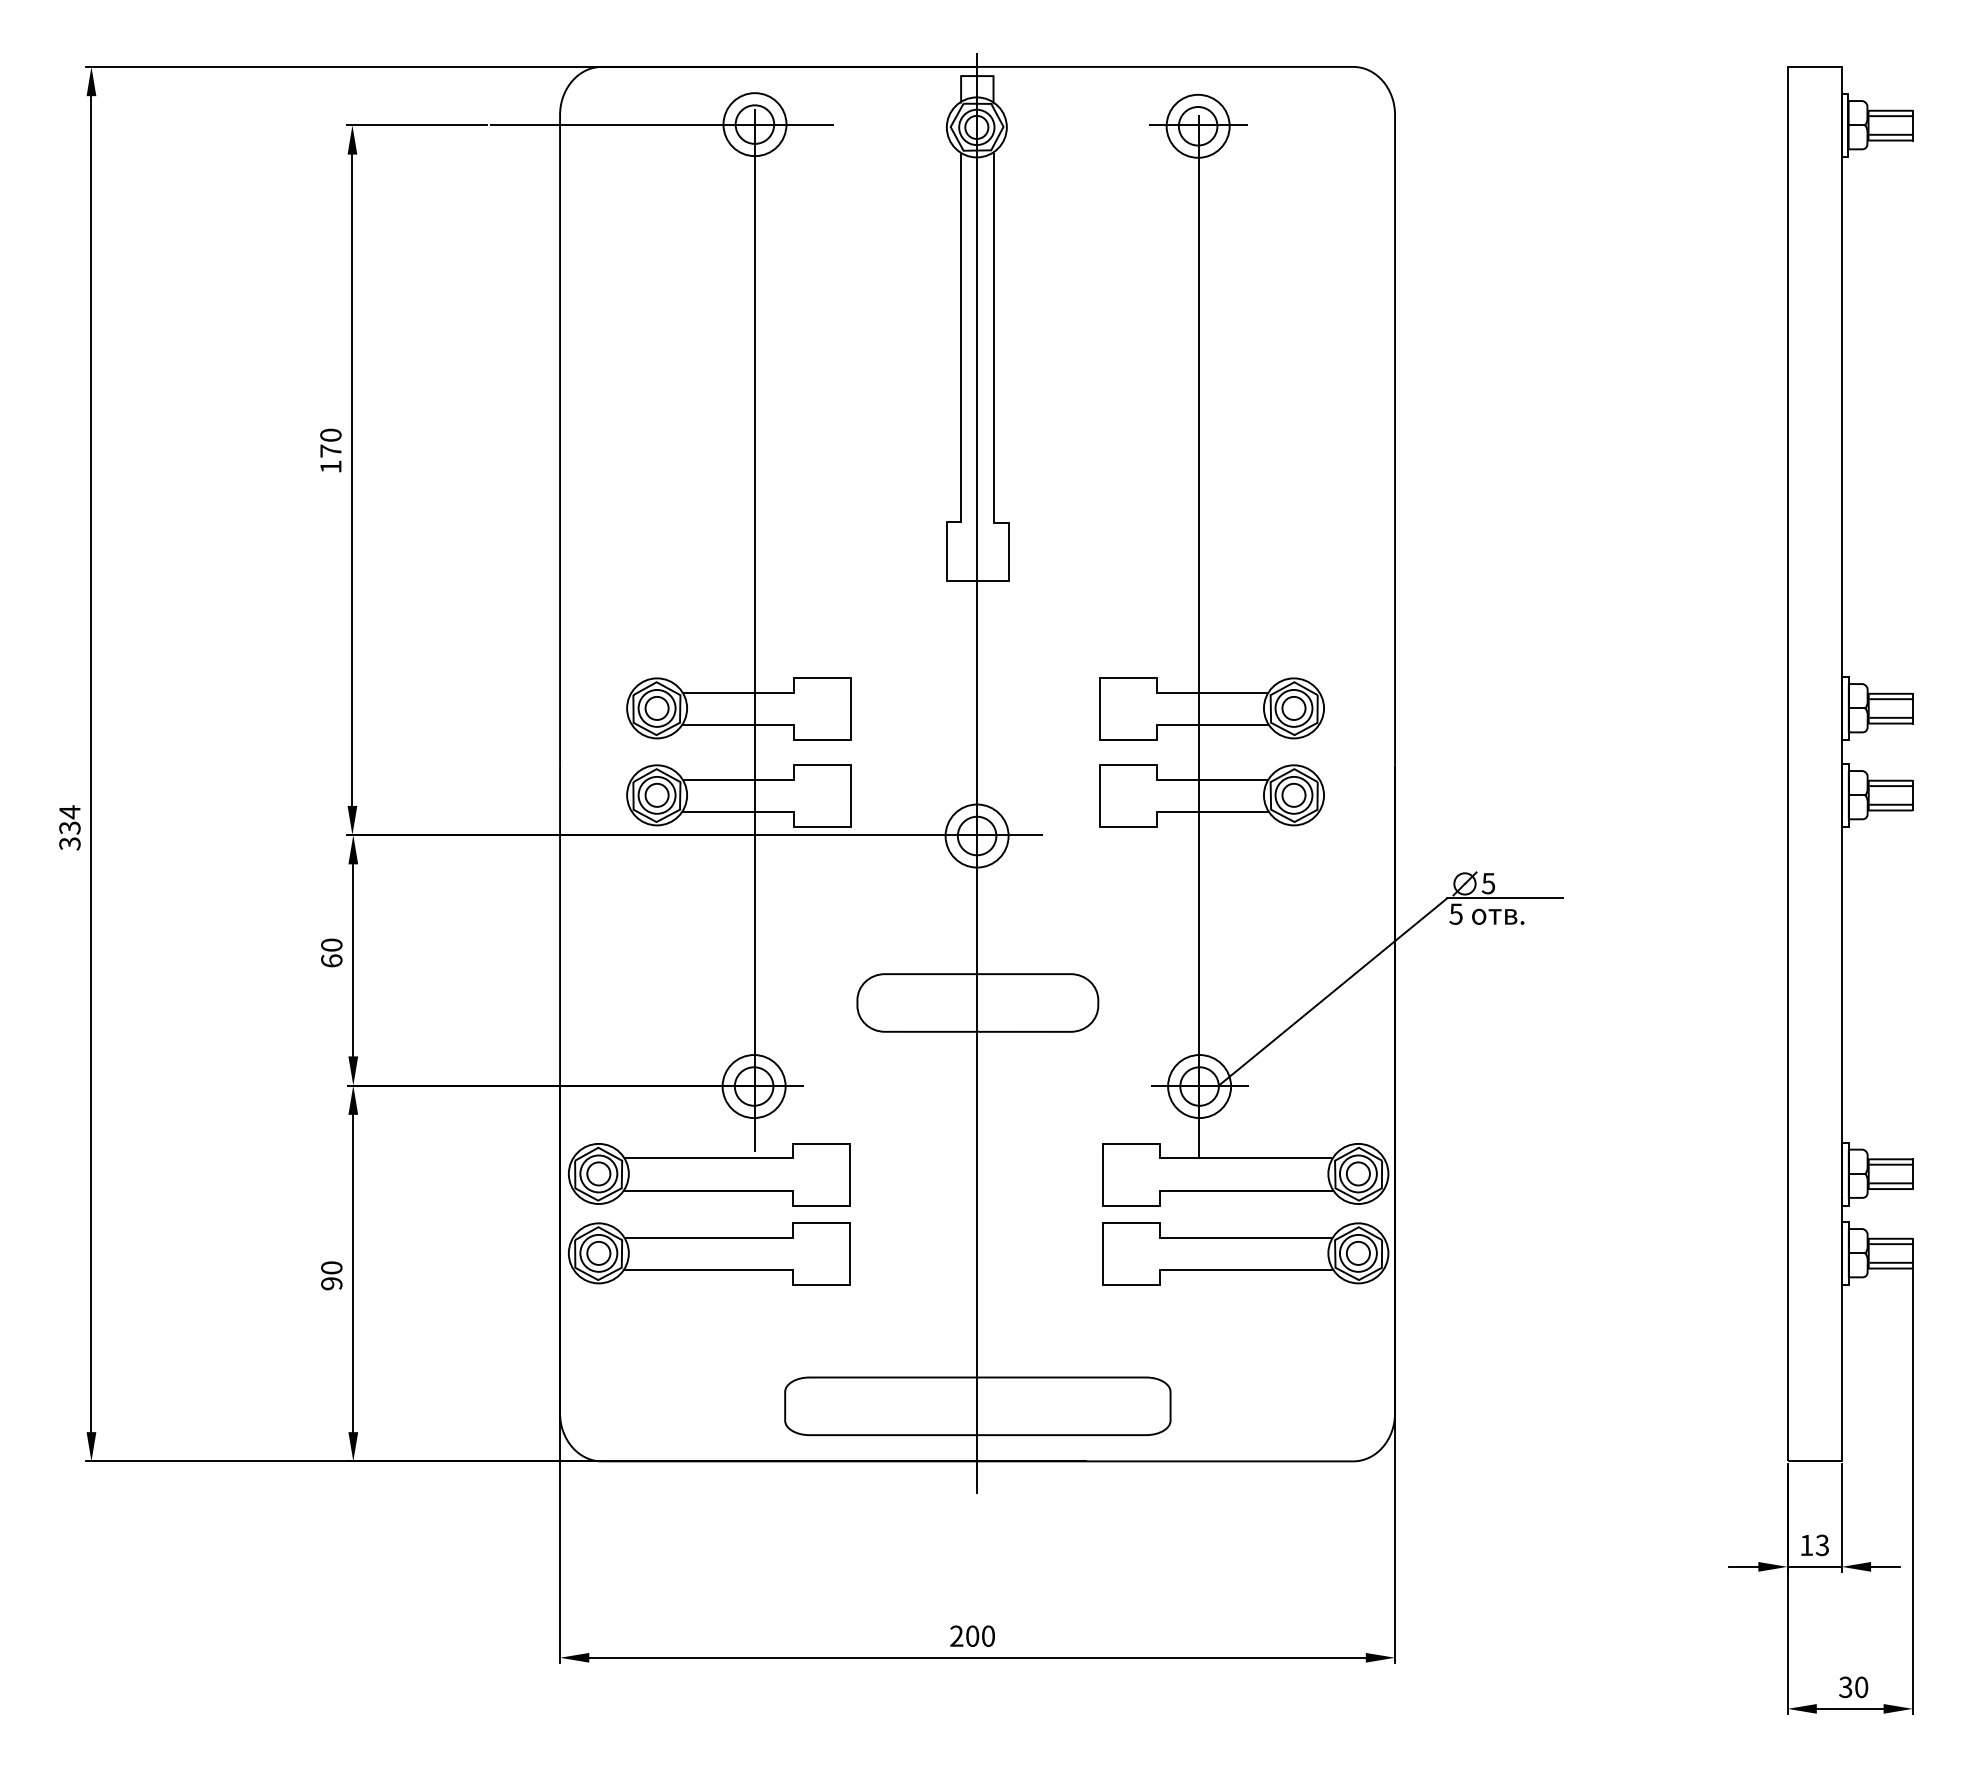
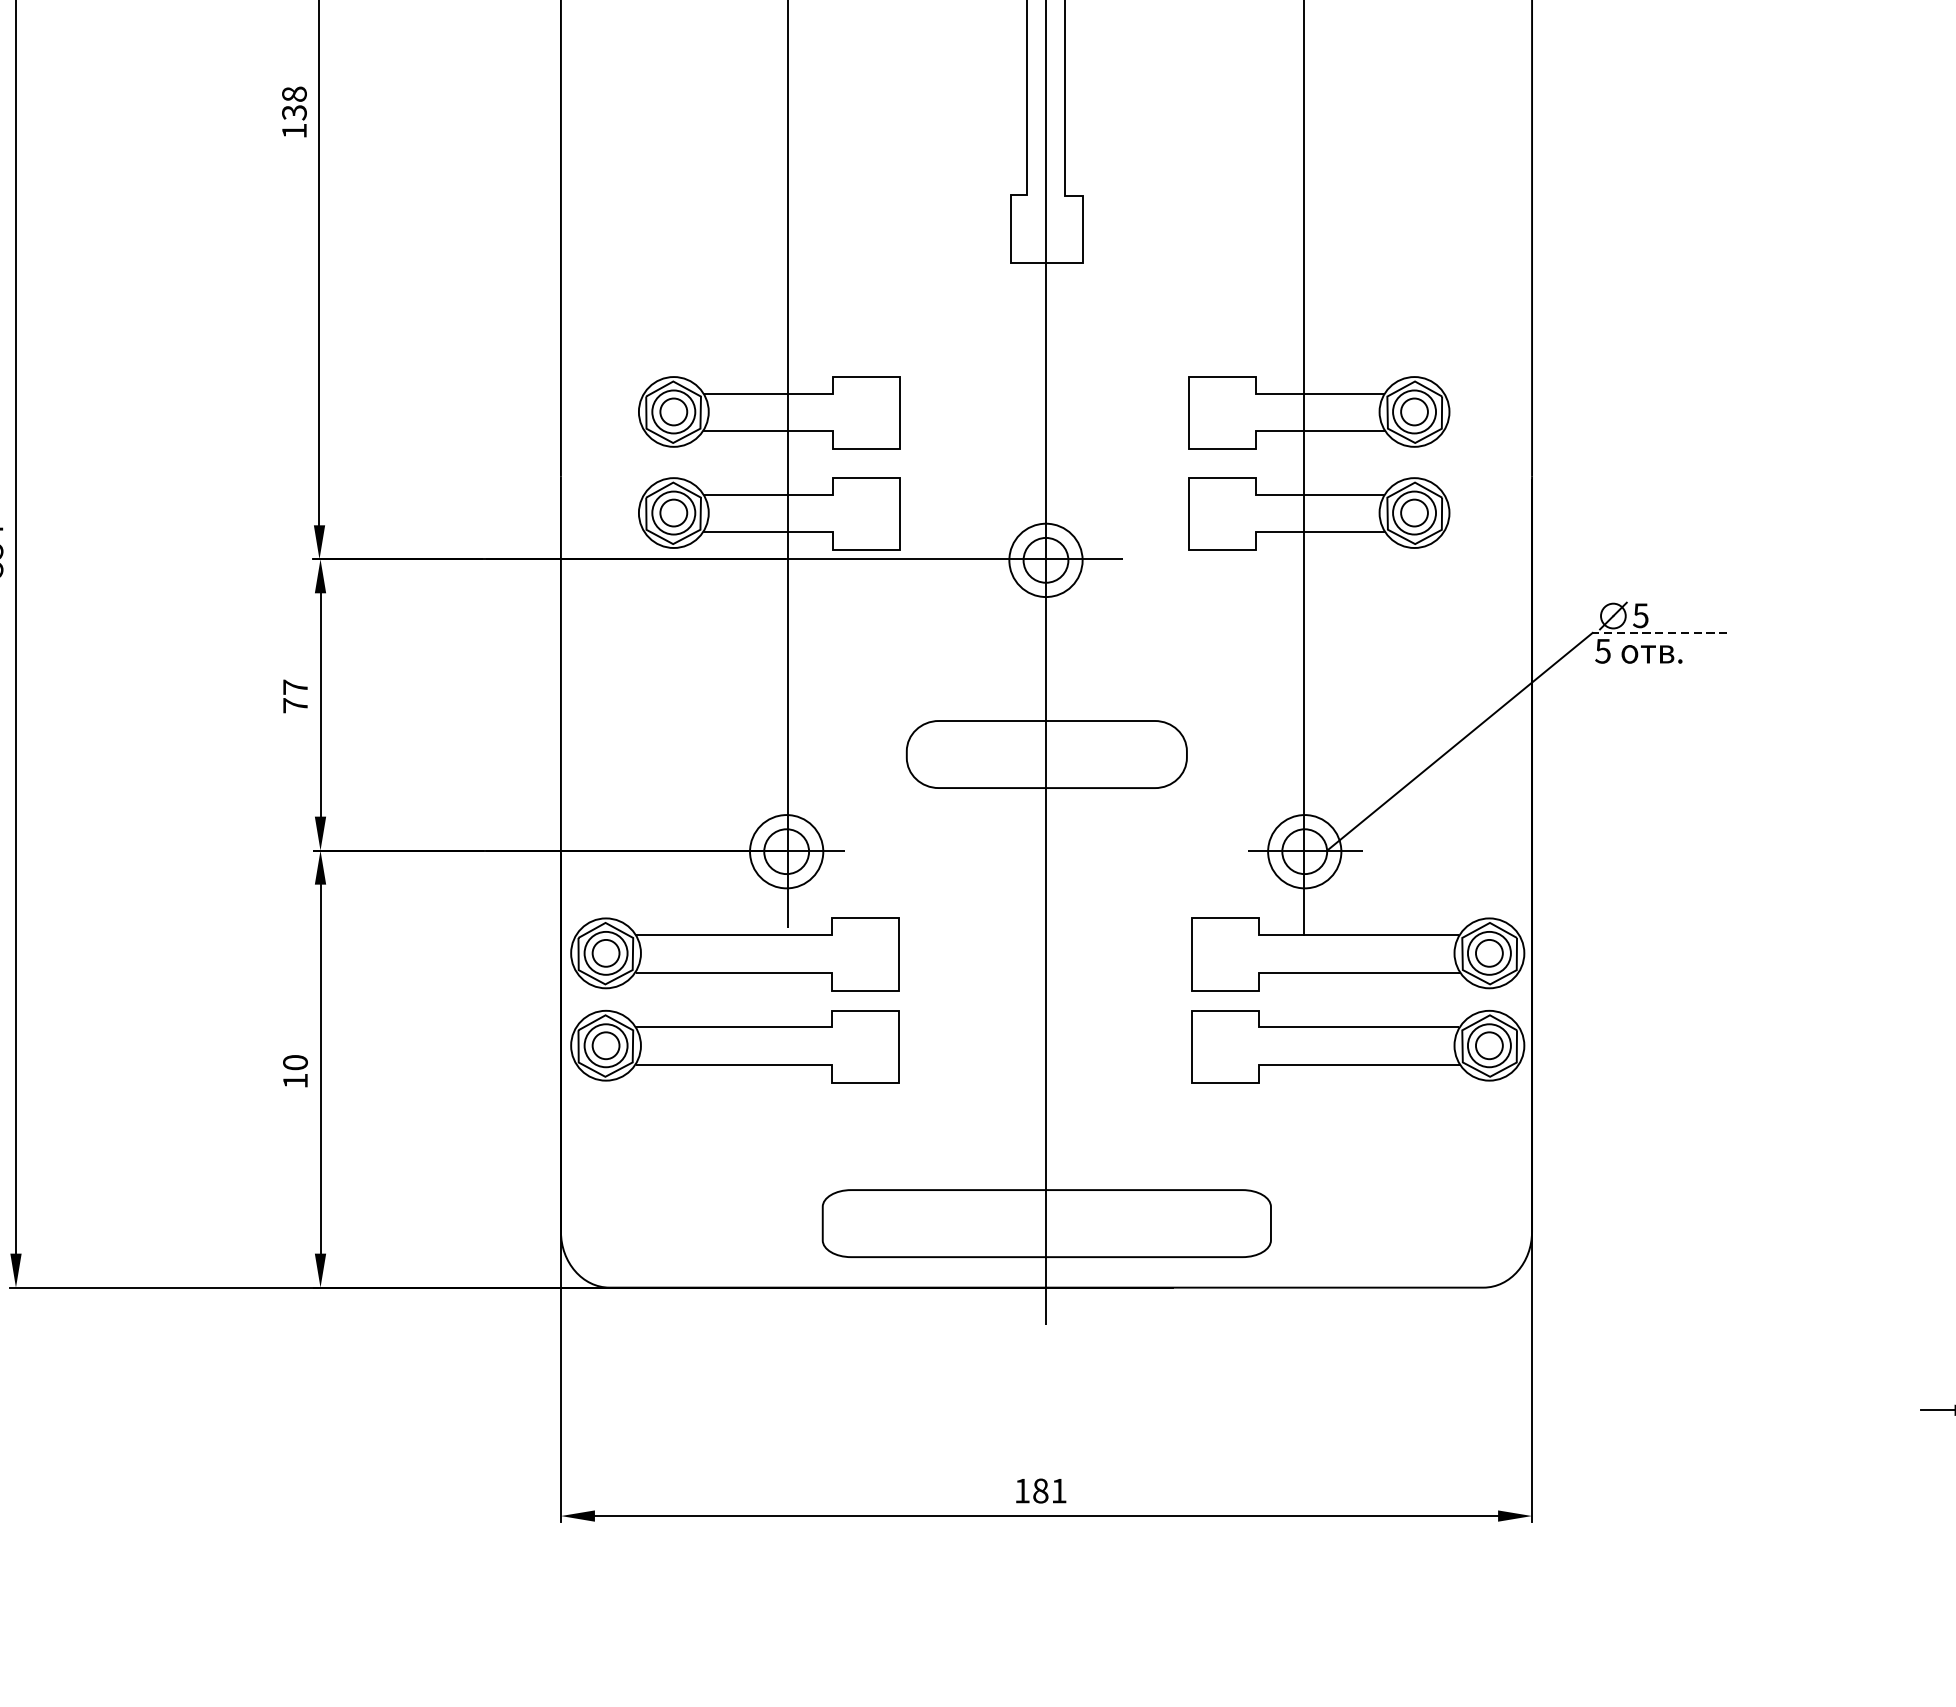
text: (330, 442) -> (293, 102), 170 -> 138
line: (1505, 898) -> (1660, 633), solid -> dashed
text: (331, 952) -> (295, 695), 60 -> 77
text: (331, 1283) -> (295, 1080), 90 -> 10
text: (972, 1635) -> (1040, 1490), 200 -> 181

